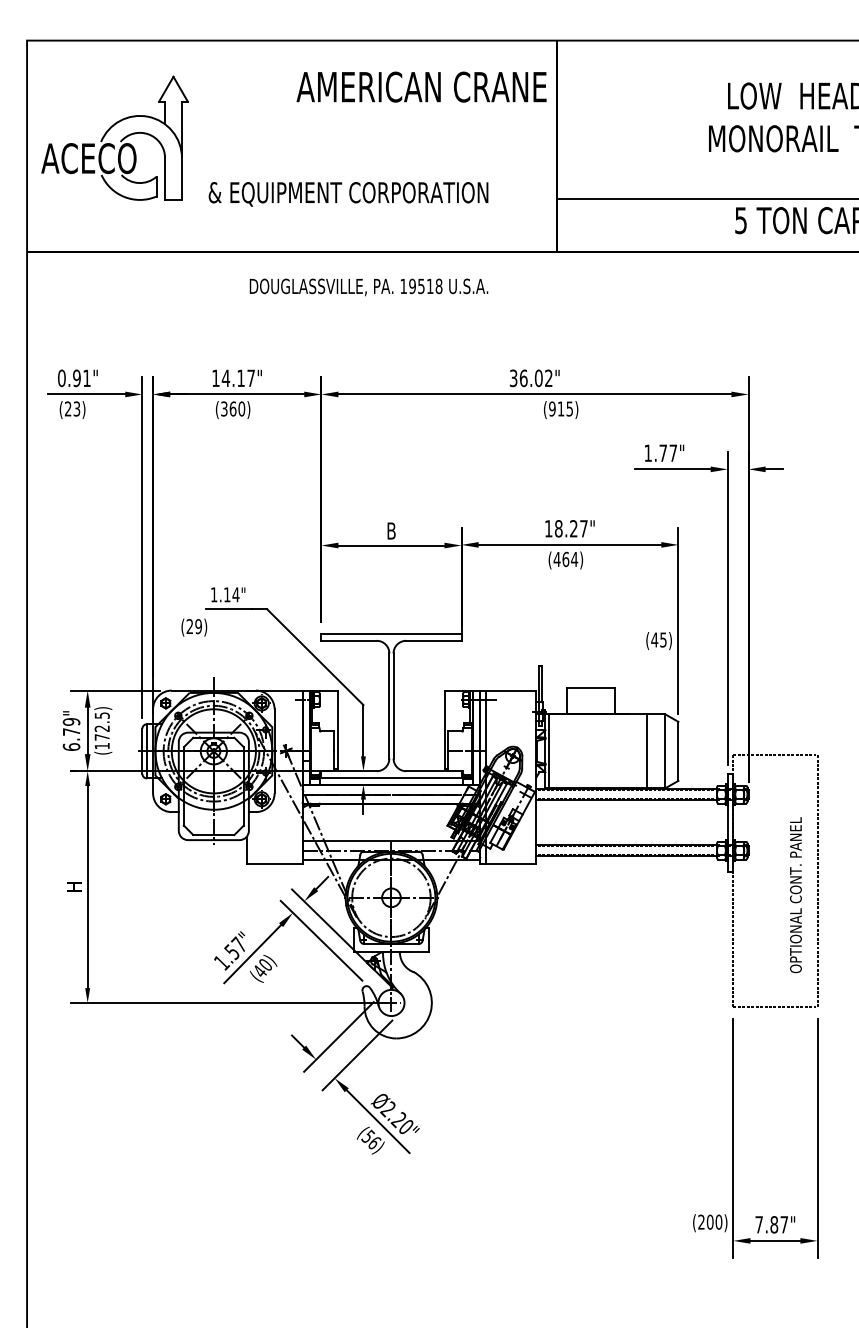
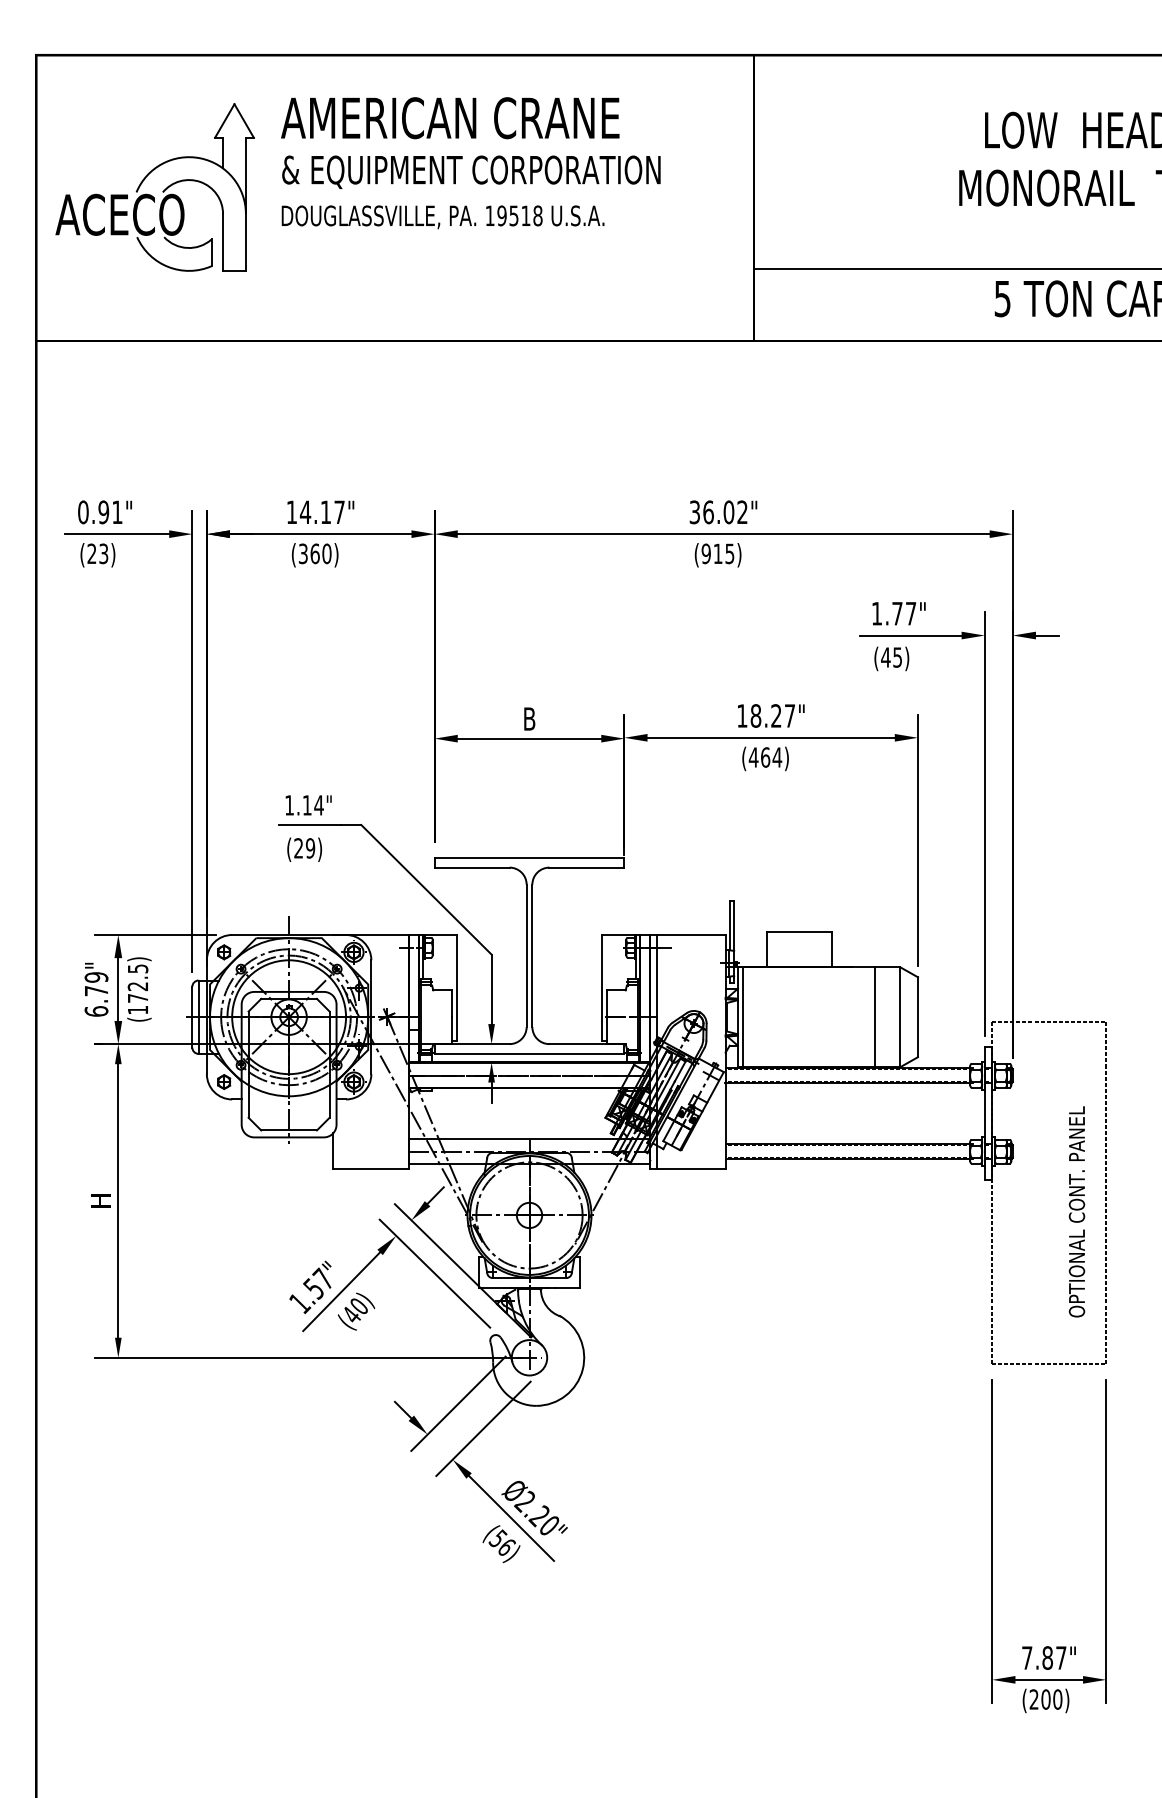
text: (421, 87) -> (450, 118), moved
text: (348, 193) -> (471, 171), moved
text: (368, 287) -> (442, 217), moved
text: (560, 410) -> (717, 555), moved
text: (194, 627) -> (304, 849), moved
text: (658, 640) -> (891, 658), moved
text: (709, 1222) -> (1045, 1700), moved

